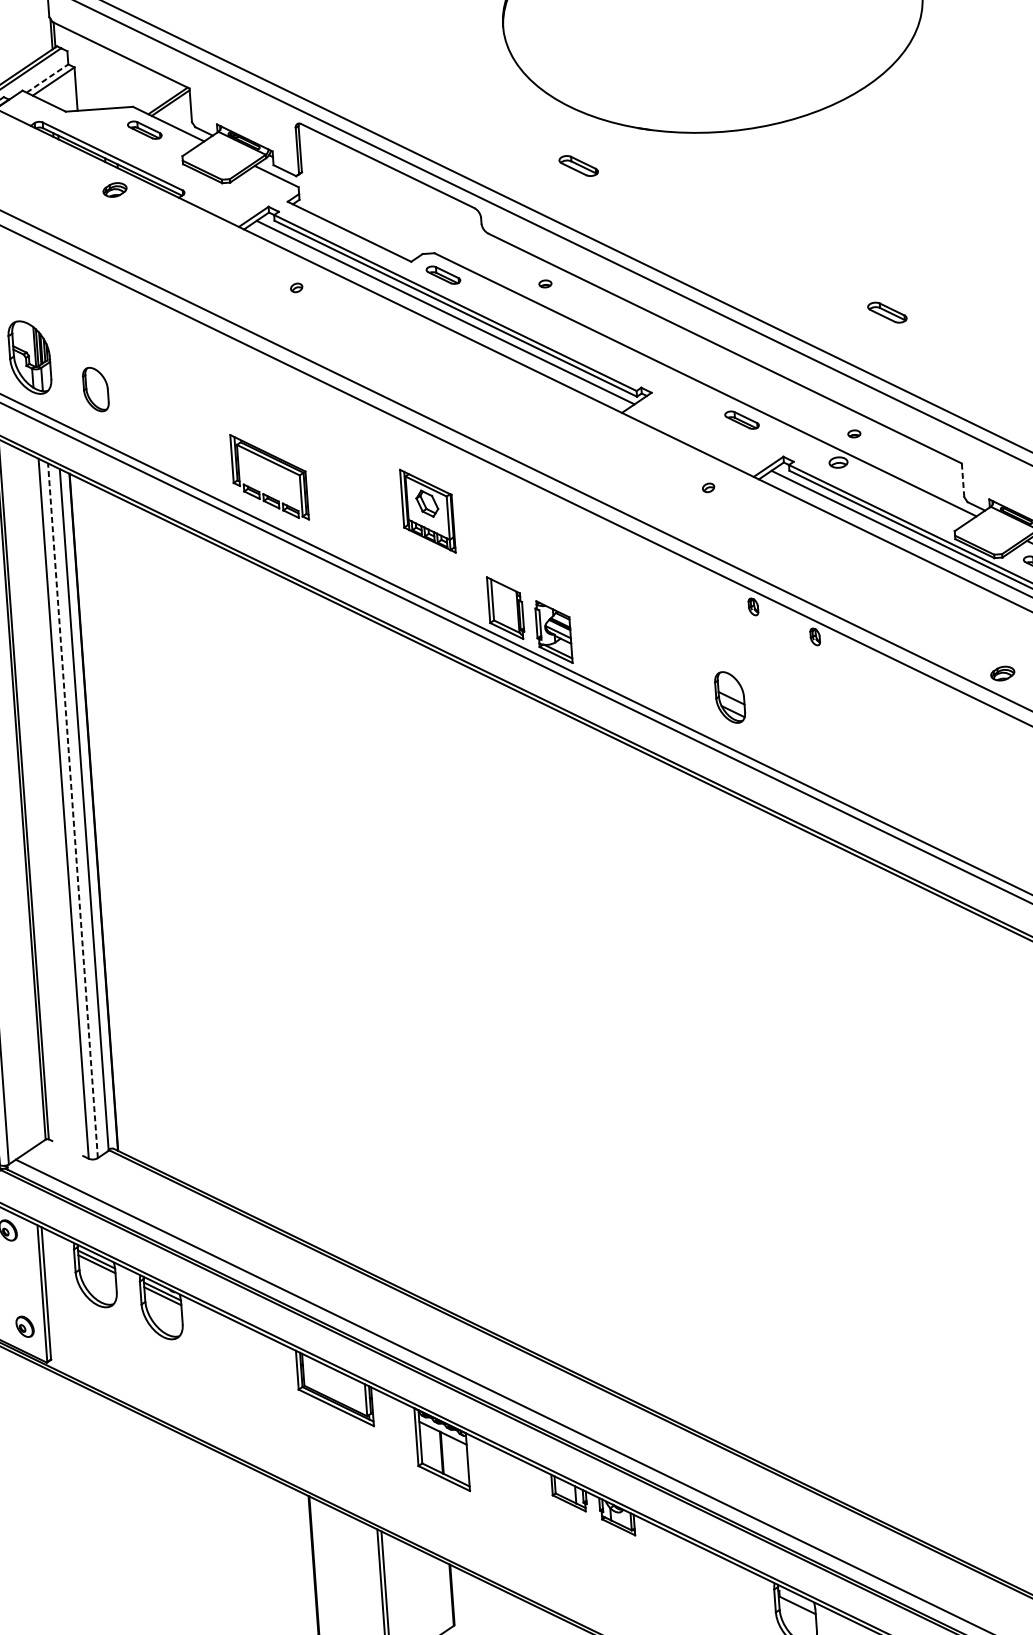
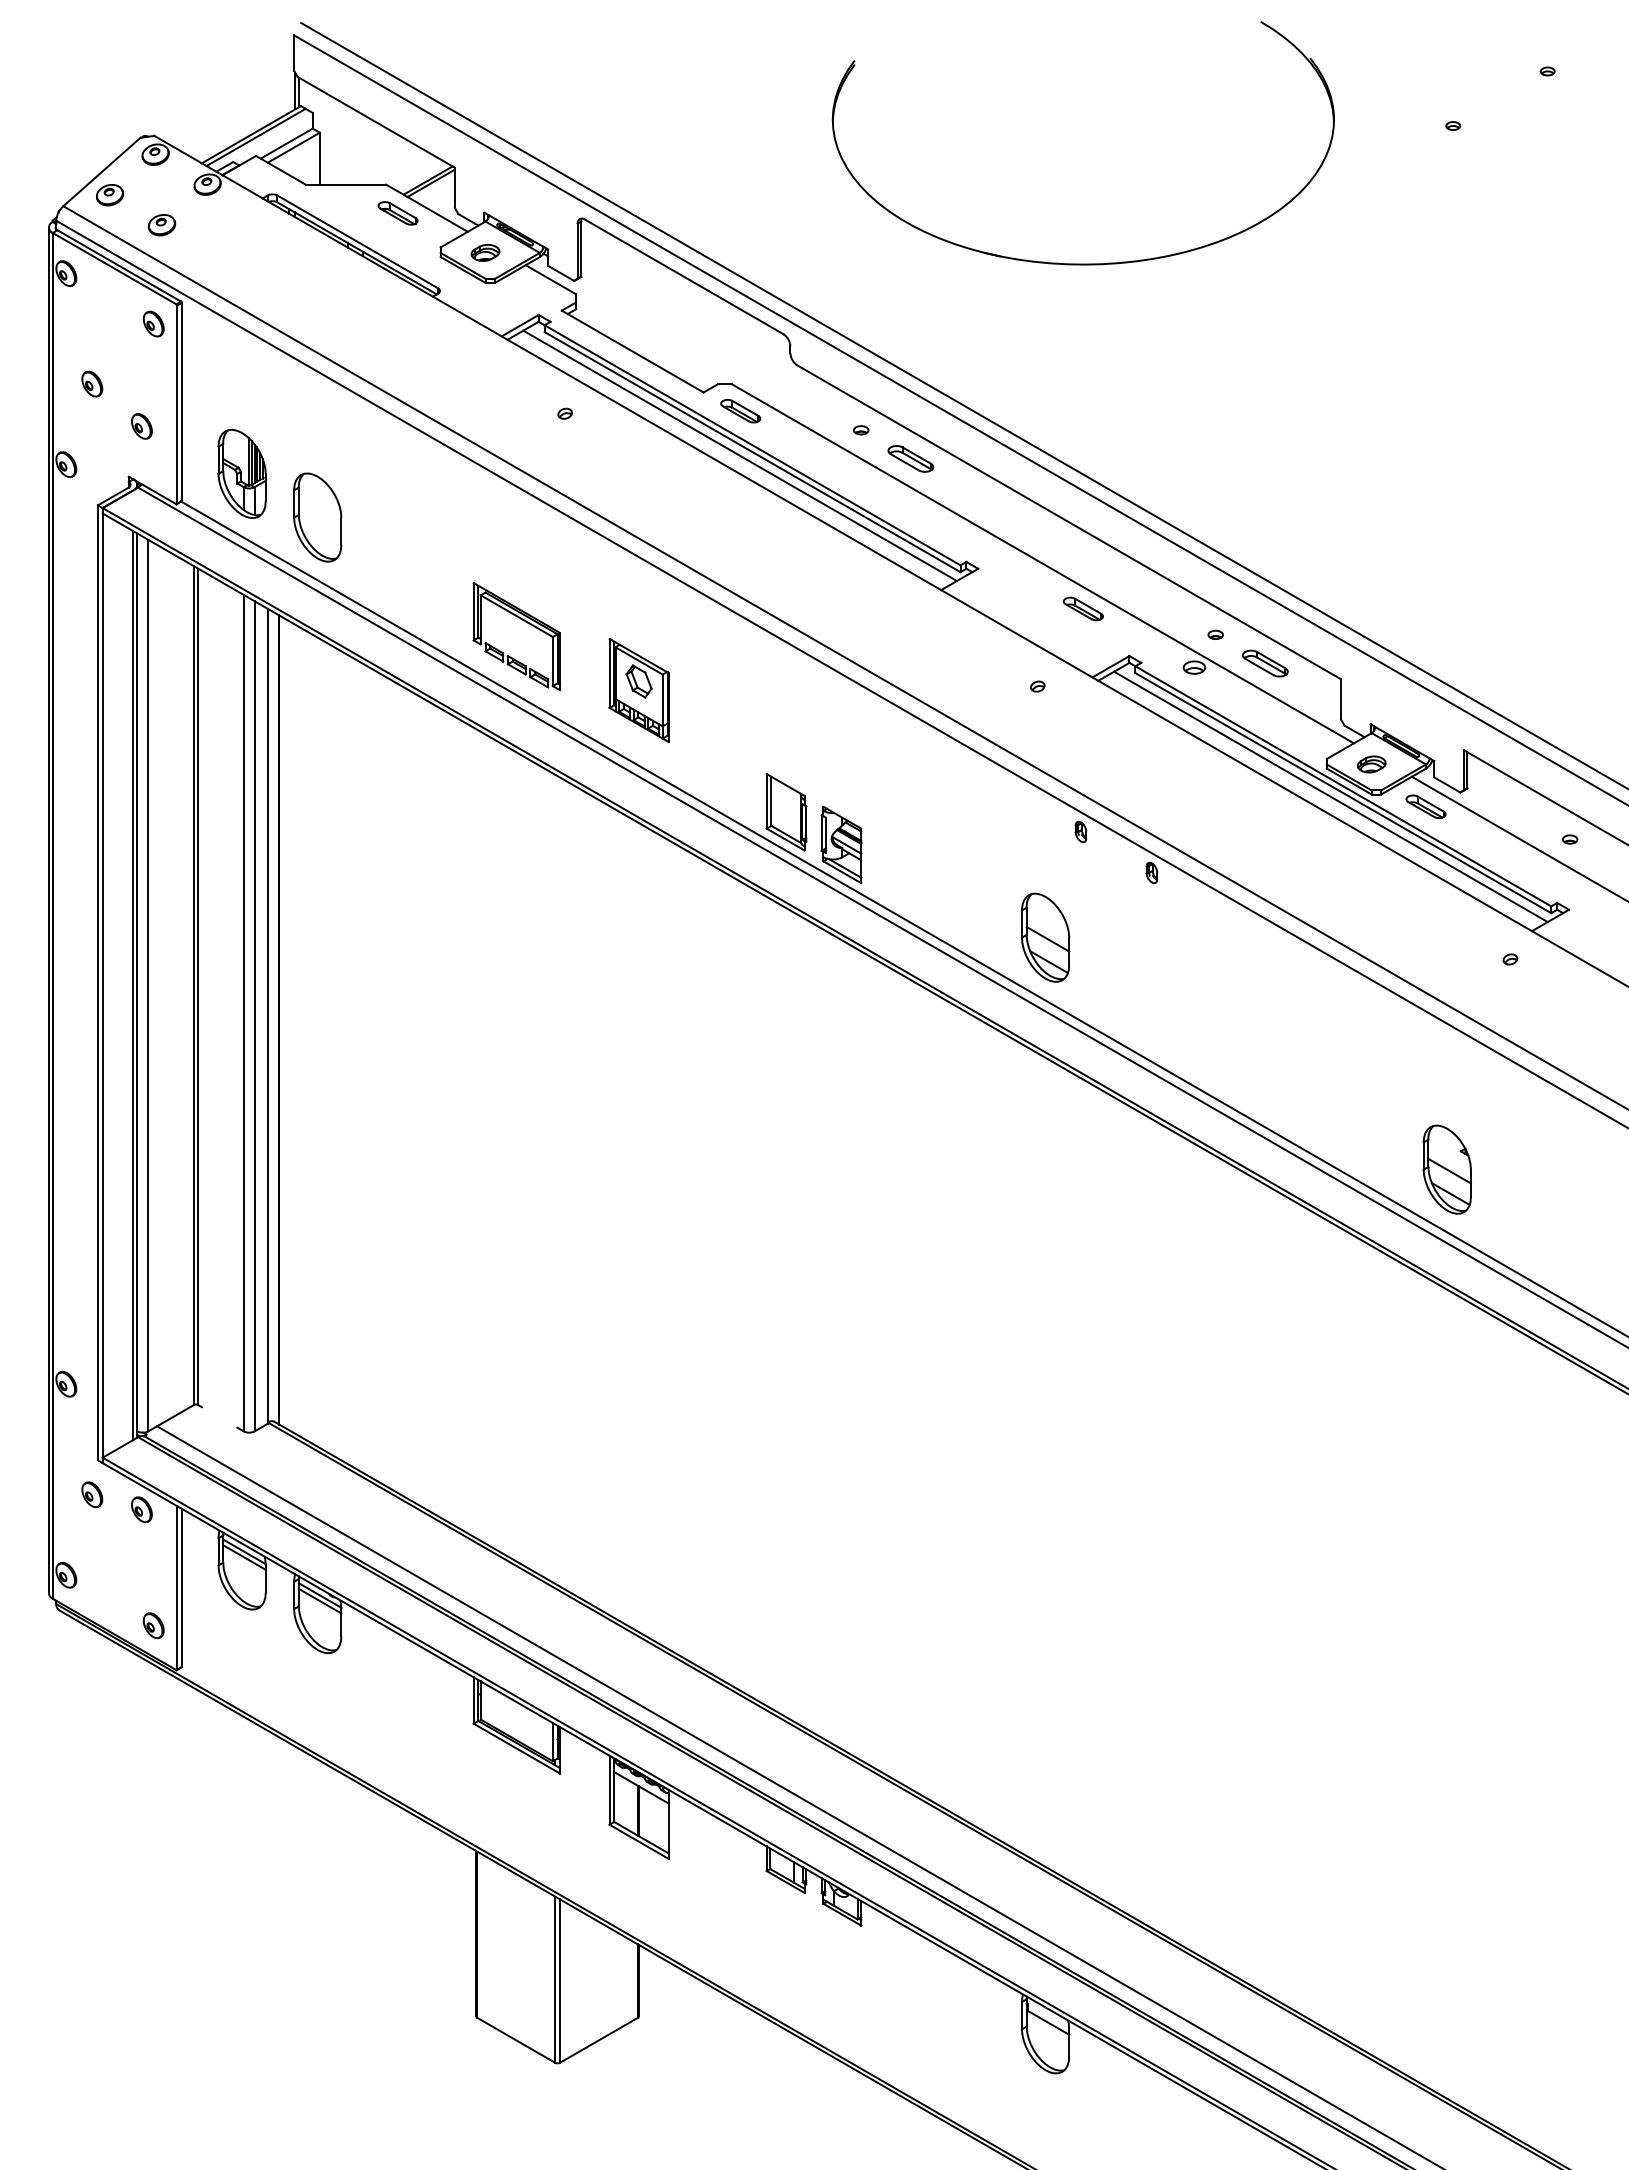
line: (48, 78) -> (287, 143), dashed -> solid
part: (578, 165) -> (910, 458), moved
part: (114, 189) -> (485, 252), moved
part: (886, 312) -> (1264, 663), moved
part: (95, 389) -> (317, 517), size x1.67
line: (962, 479) -> (1340, 698), dashed -> solid
part: (427, 510) -> (638, 689), moved
part: (1002, 673) -> (1371, 764), moved
part: (730, 697) -> (1045, 937), size x1.43
line: (72, 810) -> (254, 1015), dashed -> solid

